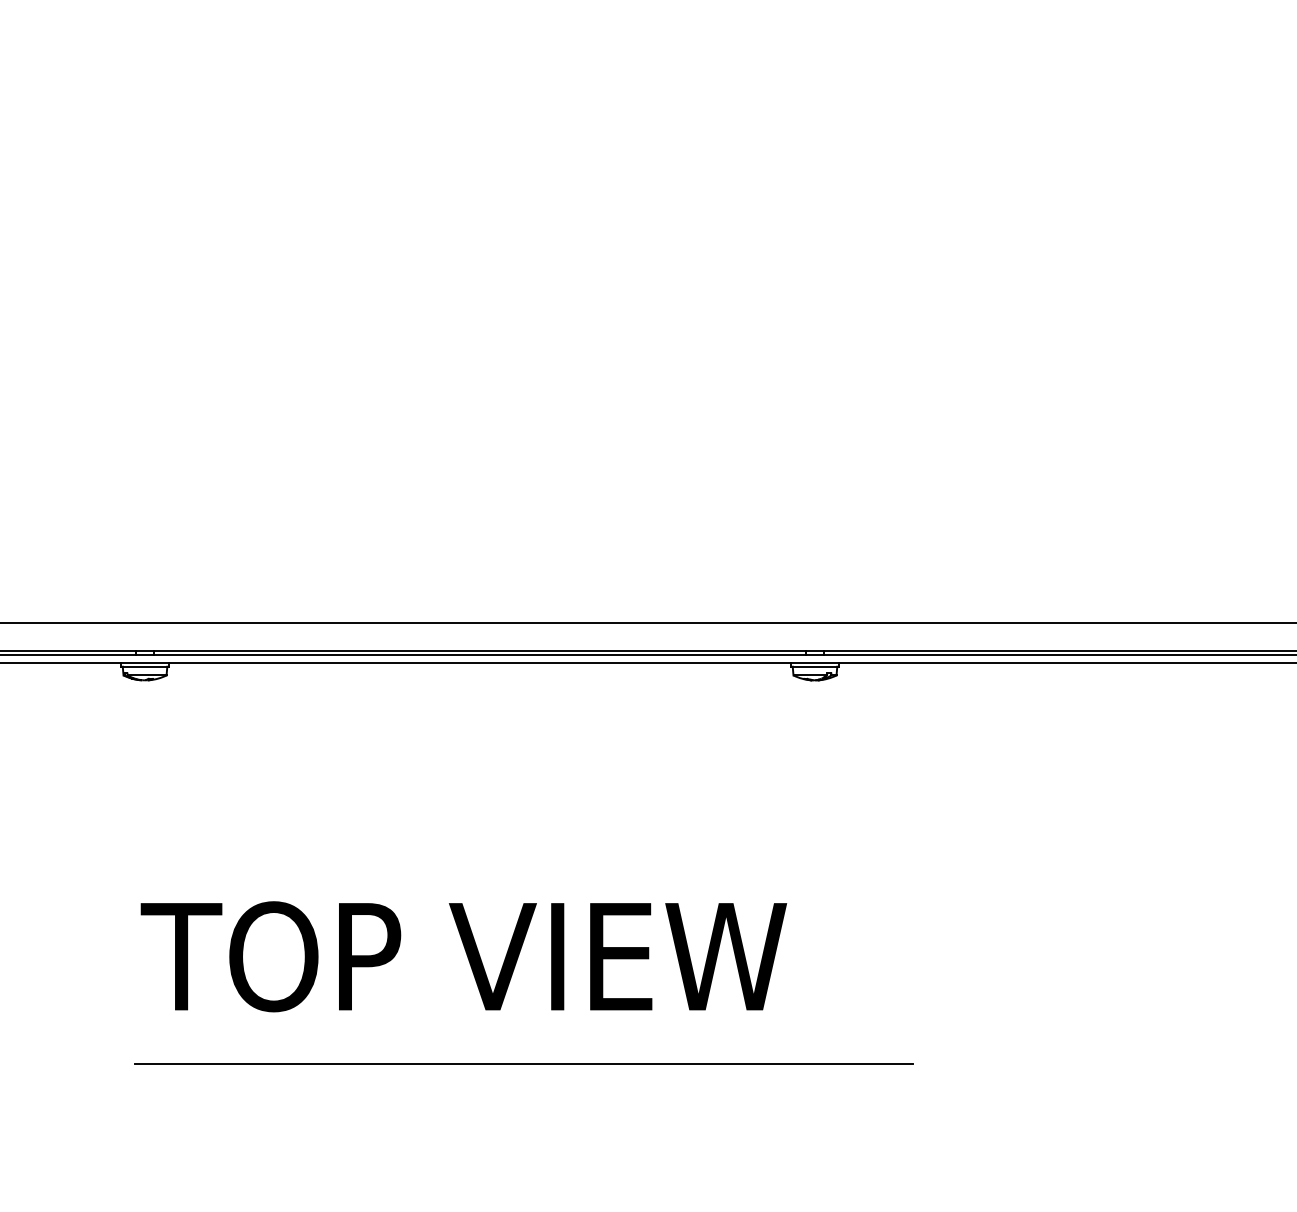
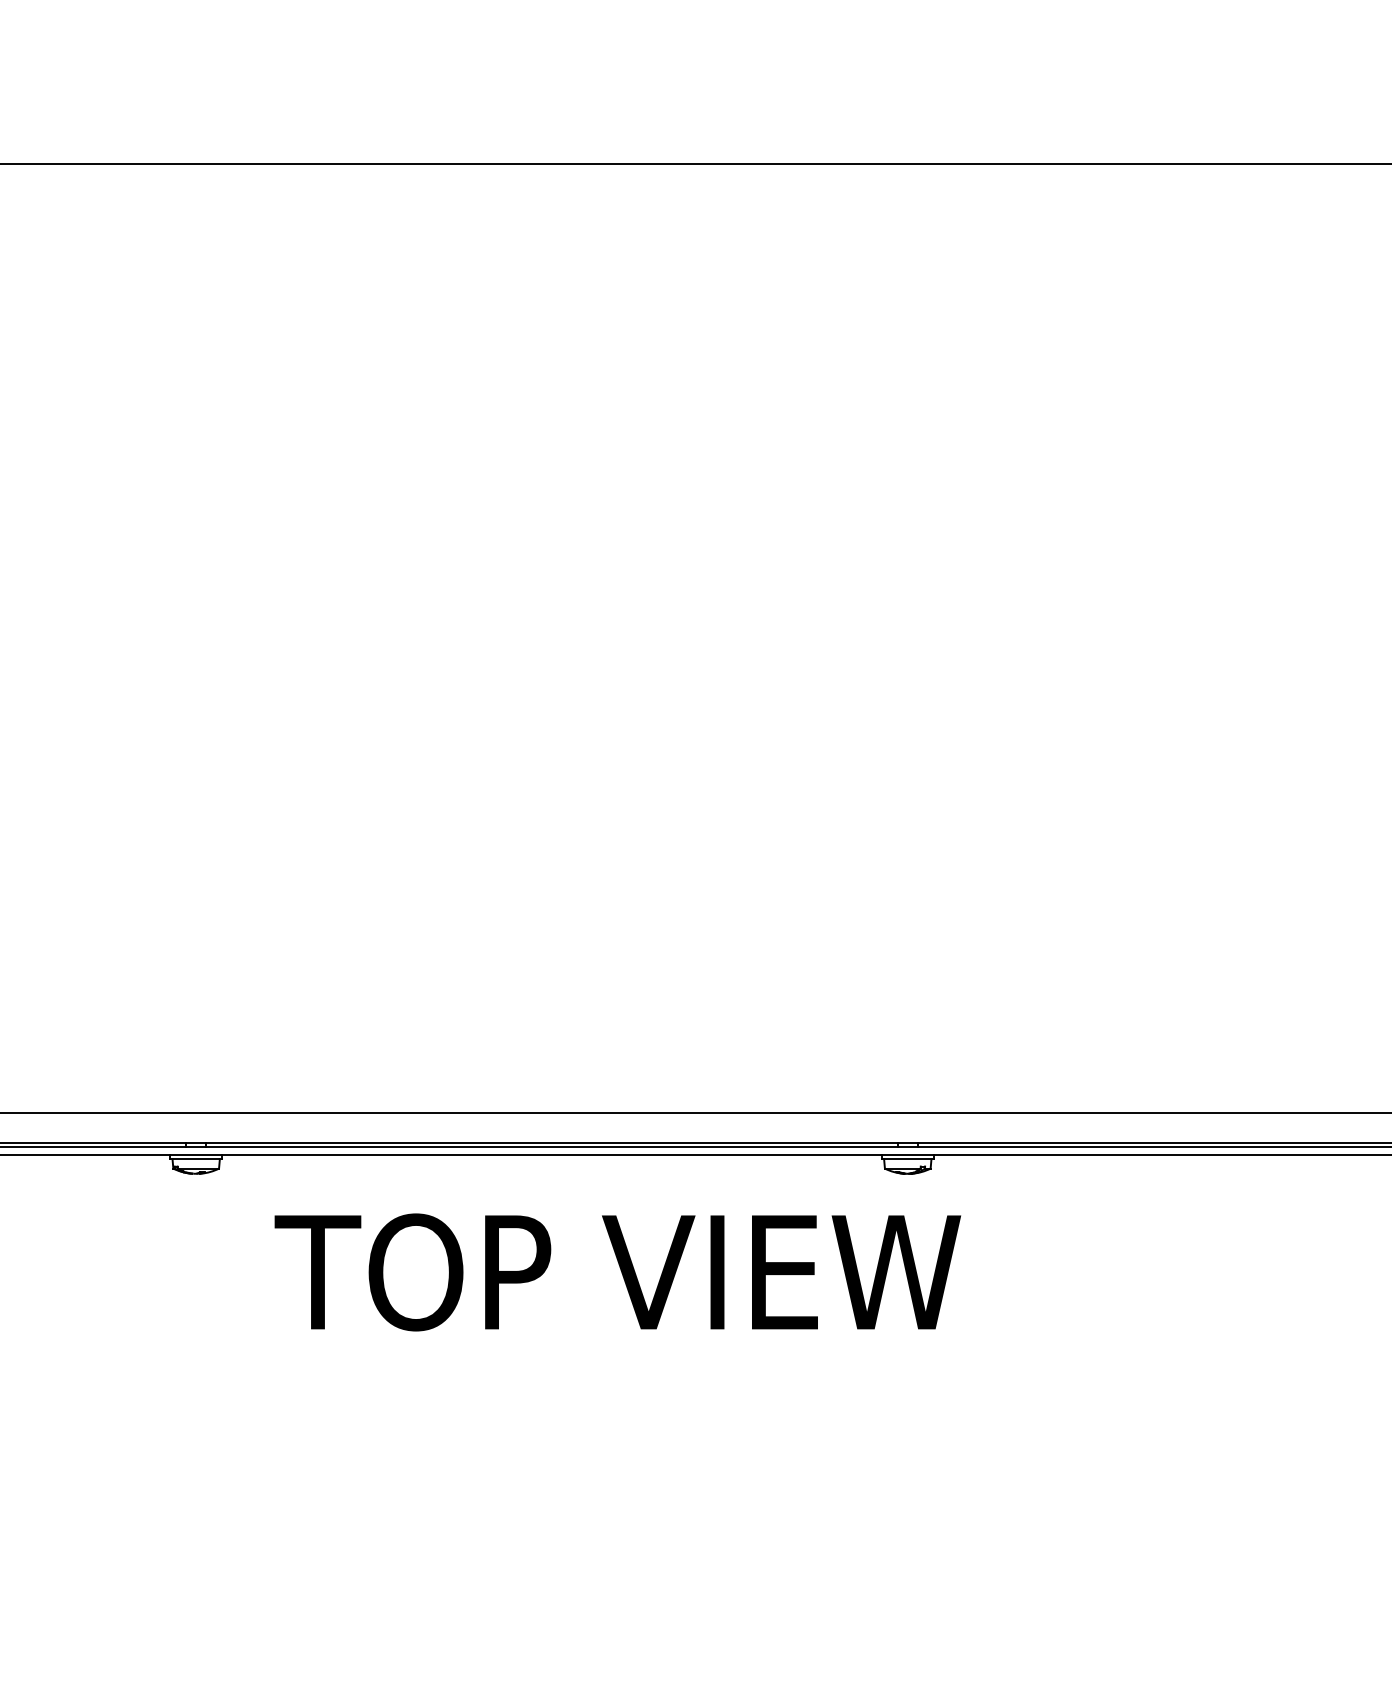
text: (463, 956) -> (617, 1272), moved
line: (523, 1064) -> (598, 1581), removed

